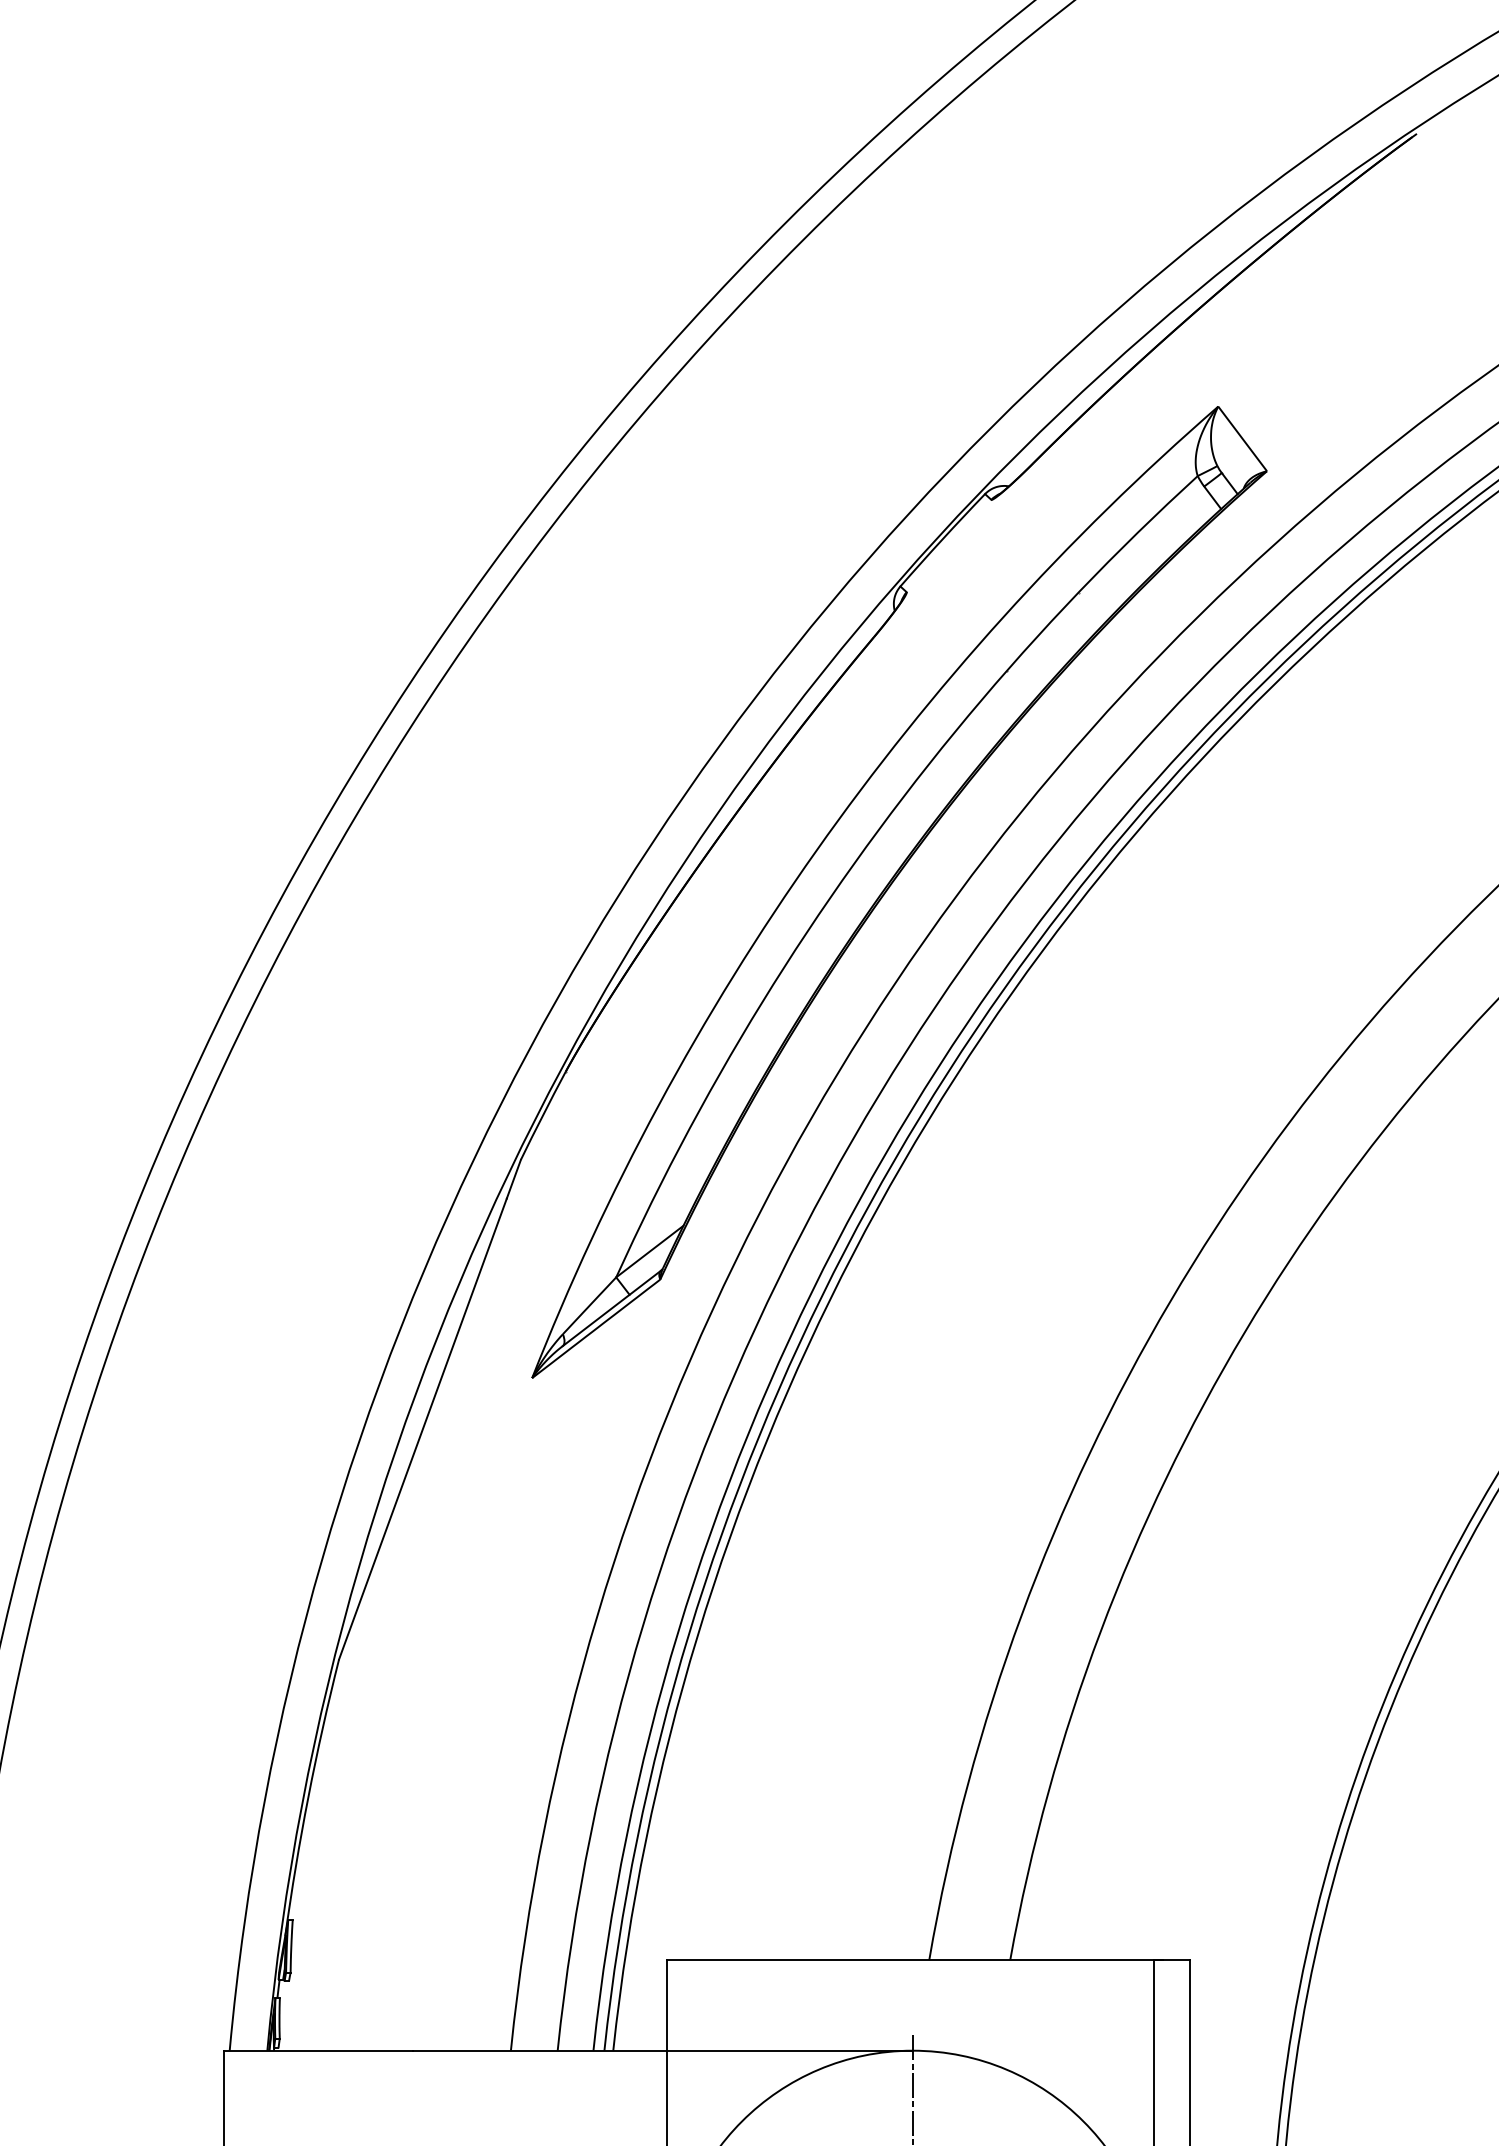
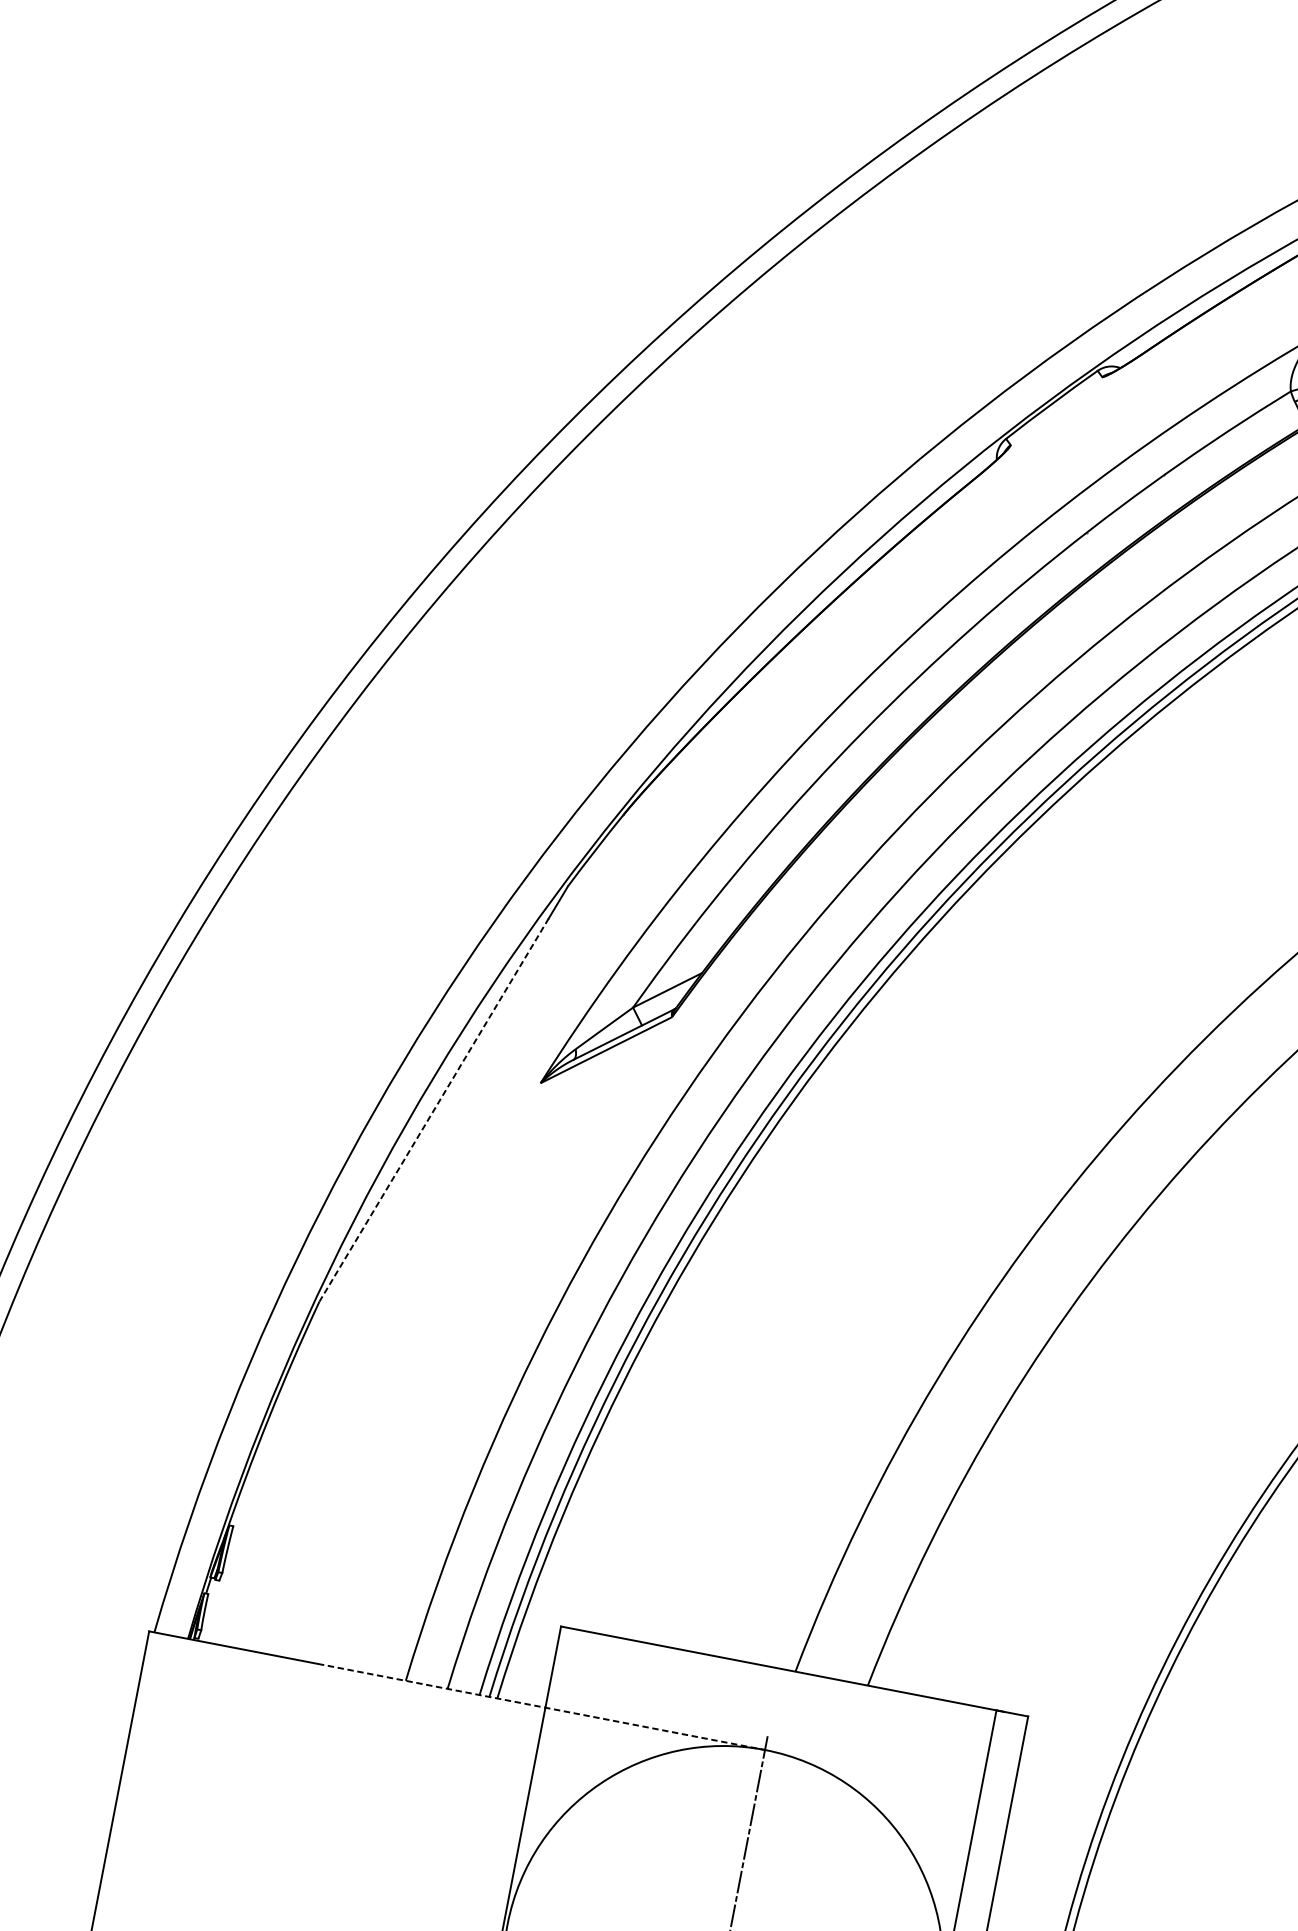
line: (422, 1429) -> (433, 1110), solid -> dashed
line: (663, 2050) -> (542, 1706), solid -> dashed

